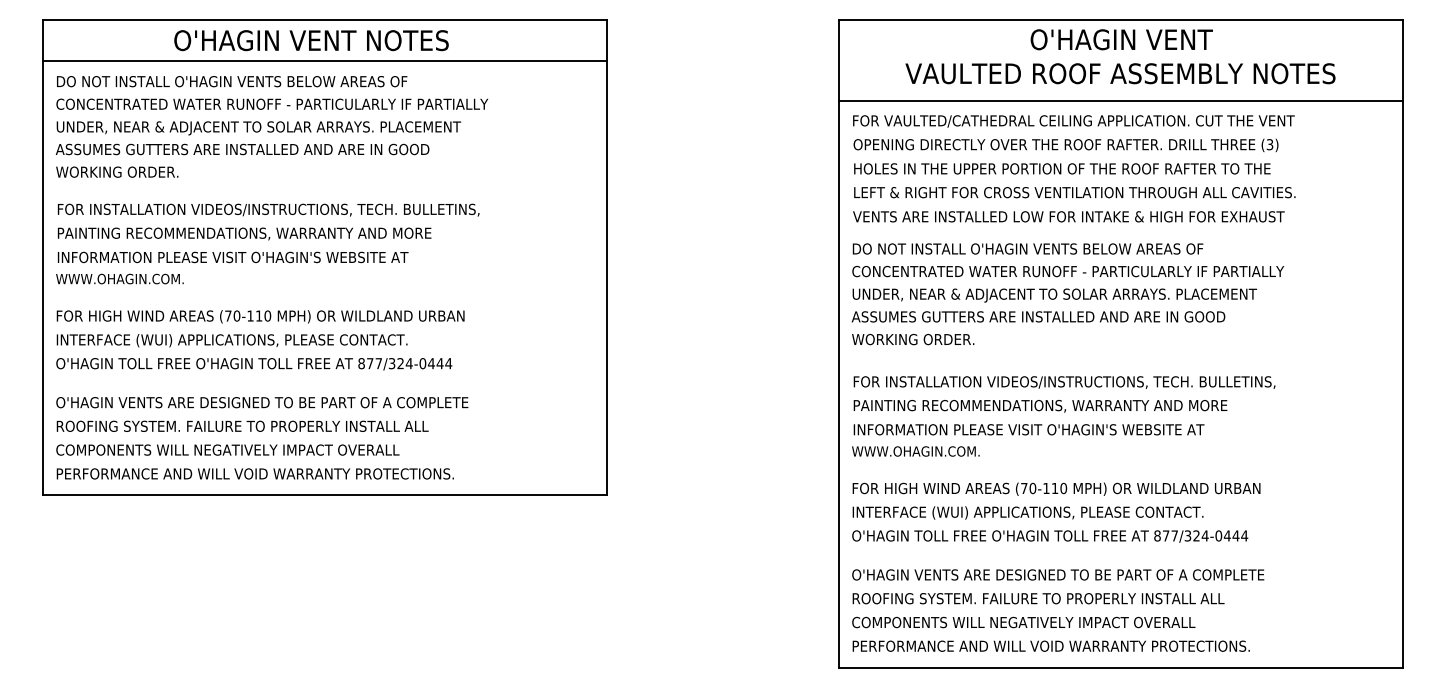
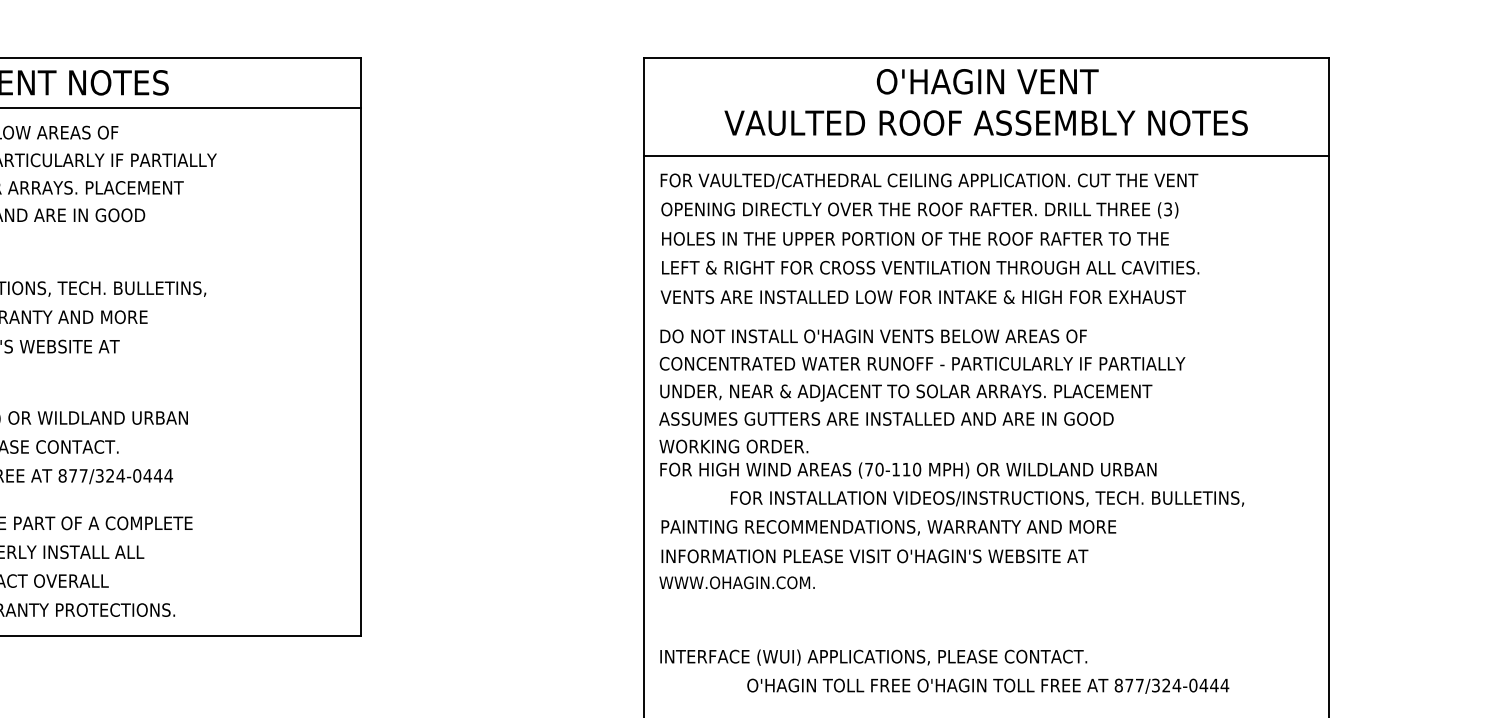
text: (1064, 382) -> (987, 498), moved
text: (1056, 488) -> (908, 469), moved
text: (1050, 536) -> (988, 686), moved

